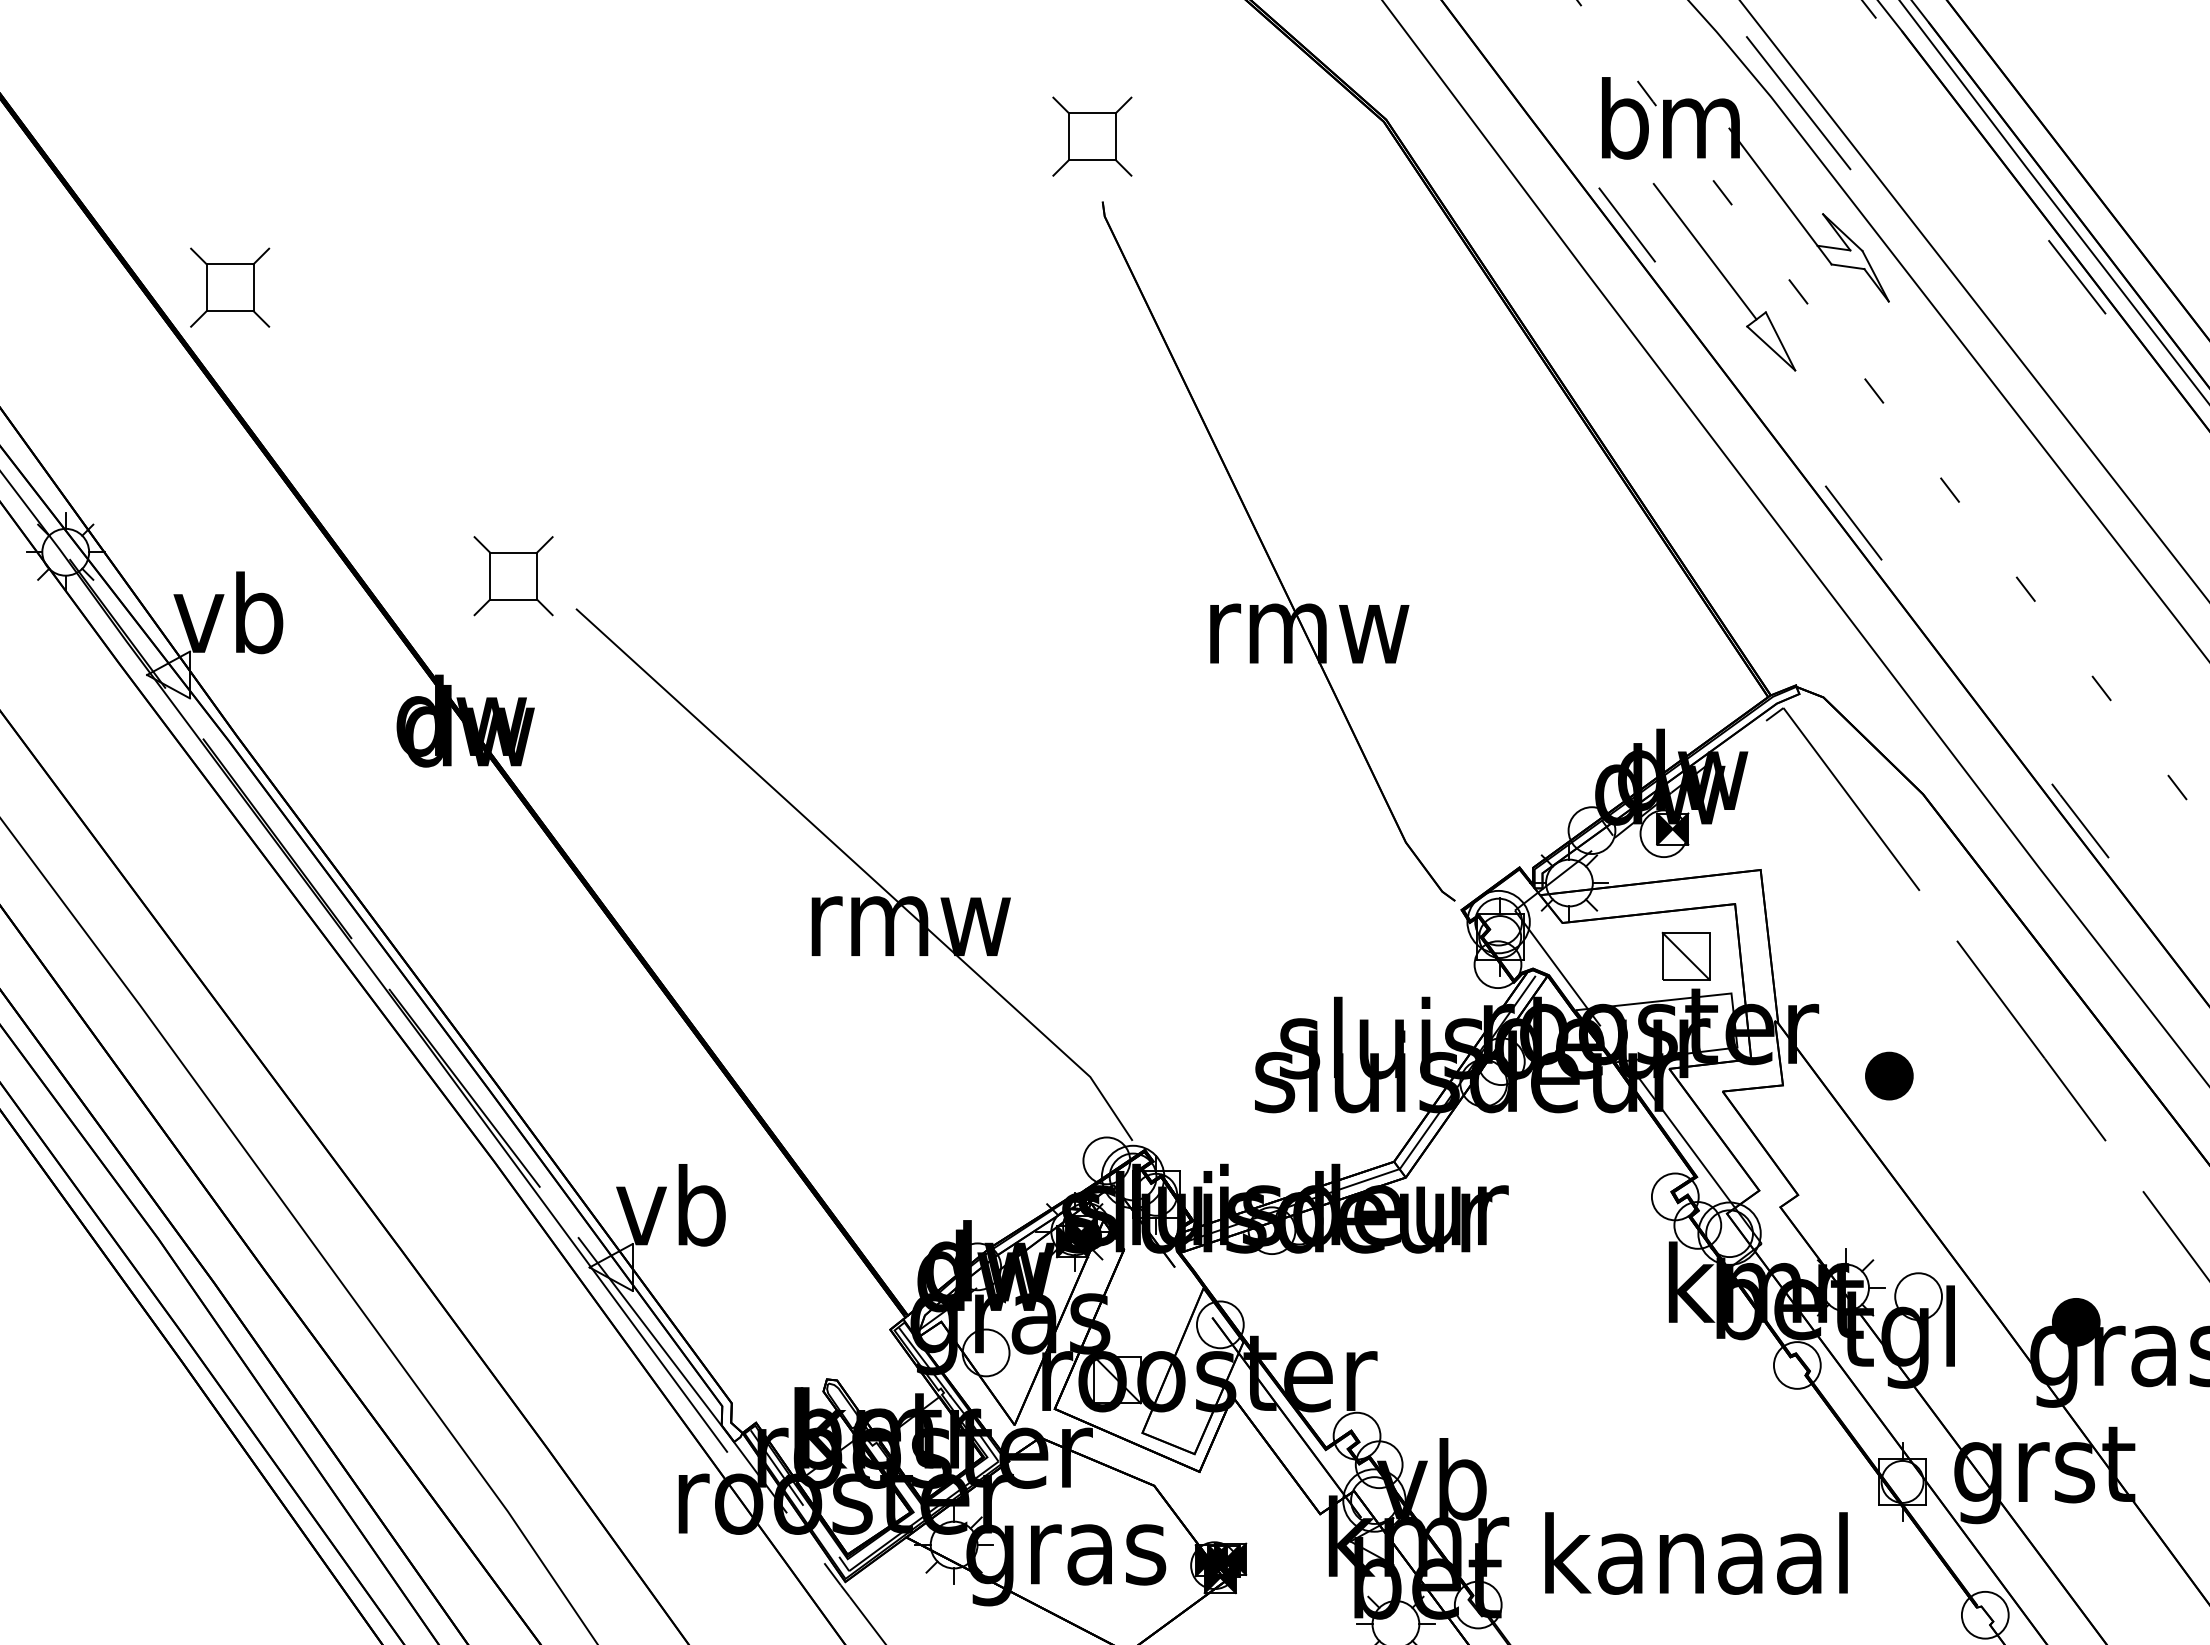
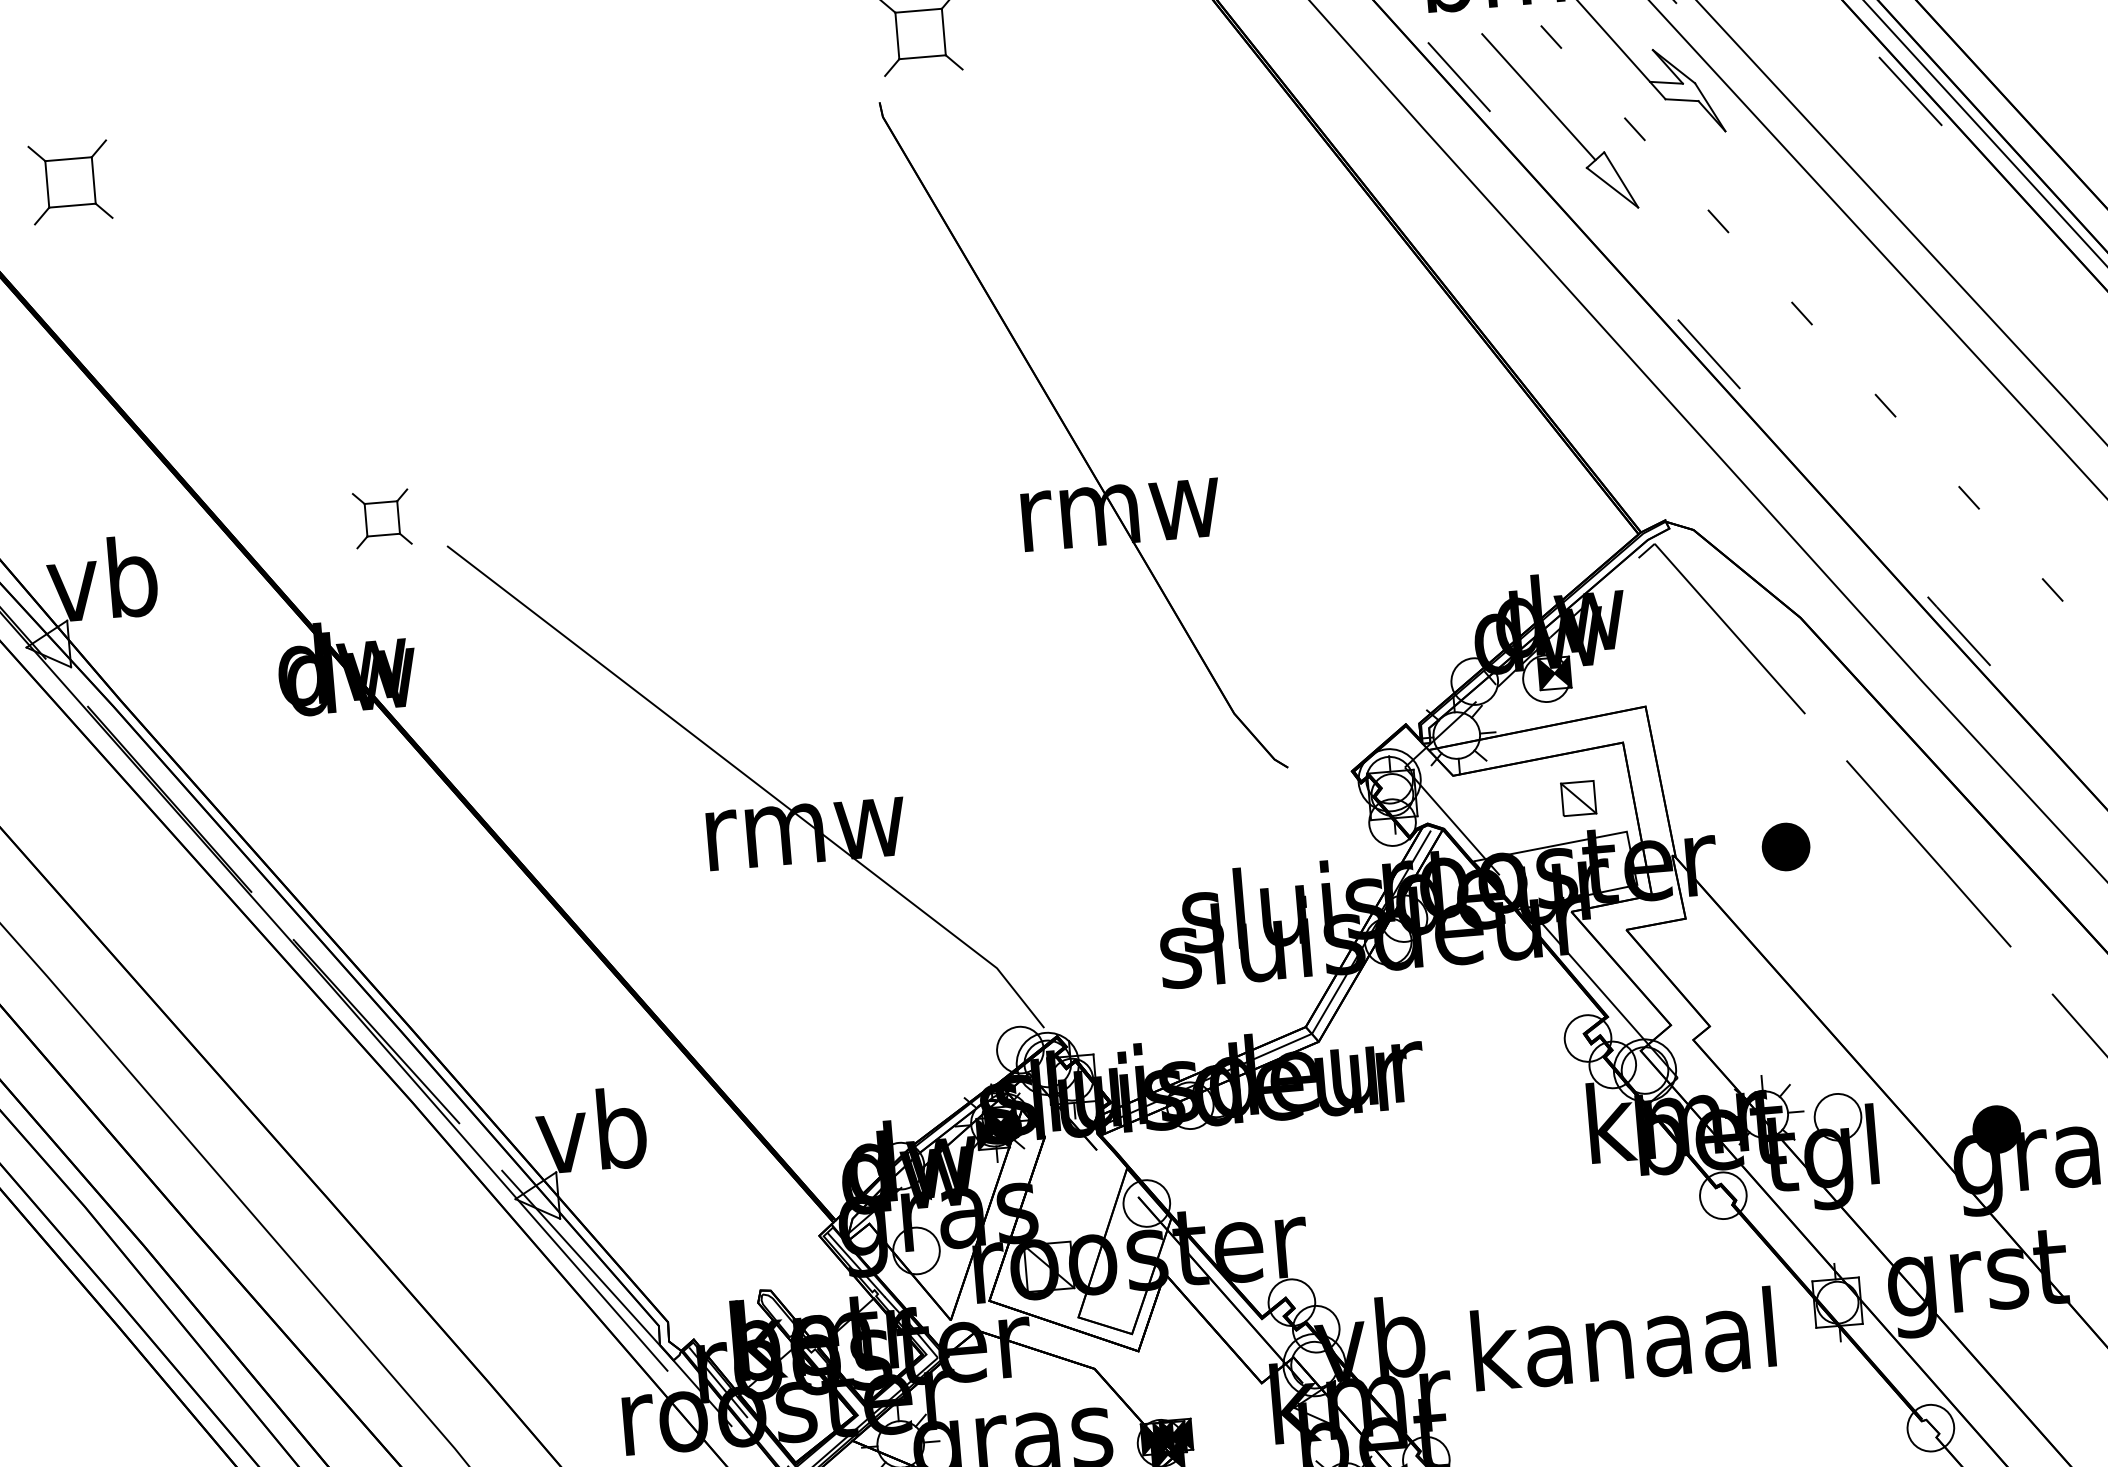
part: (230, 287) -> (70, 182), moved
part: (1269, 555) -> (1074, 439), moved
part: (513, 576) -> (382, 519), size x0.7
part: (1685, 955) -> (1578, 797), size x0.7
part: (1889, 1075) -> (1786, 846), moved
text: (1696, 1553) -> (1623, 1339), moved

